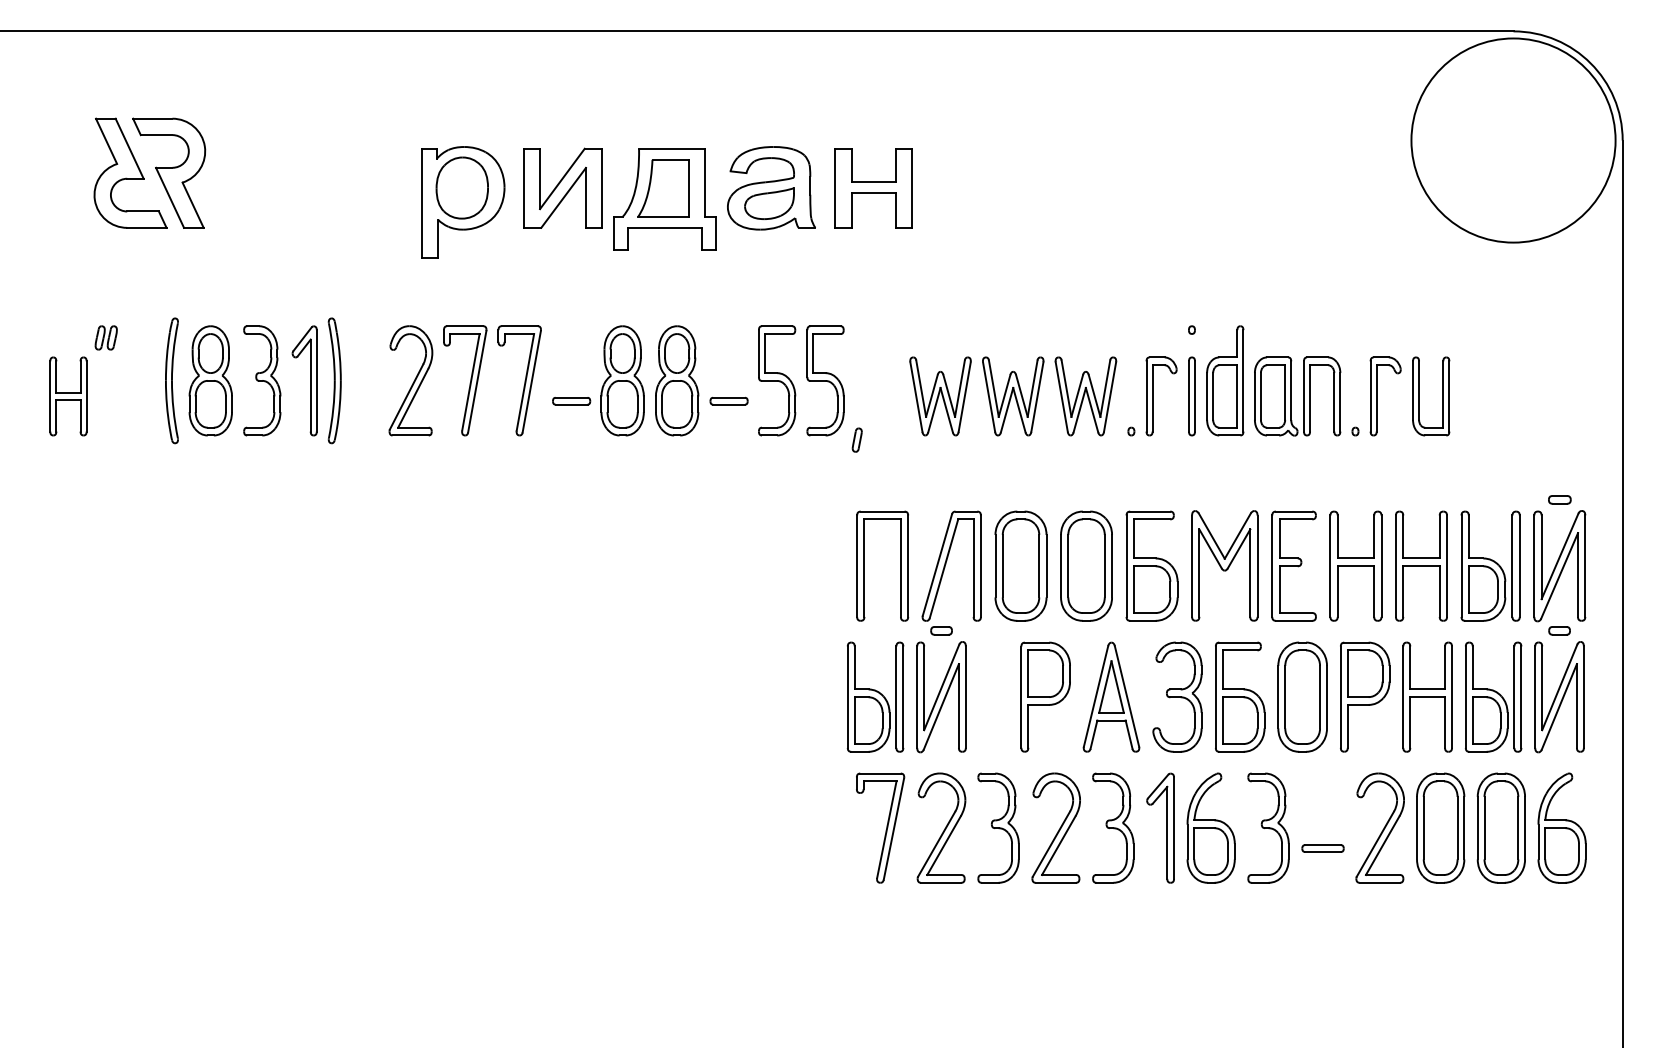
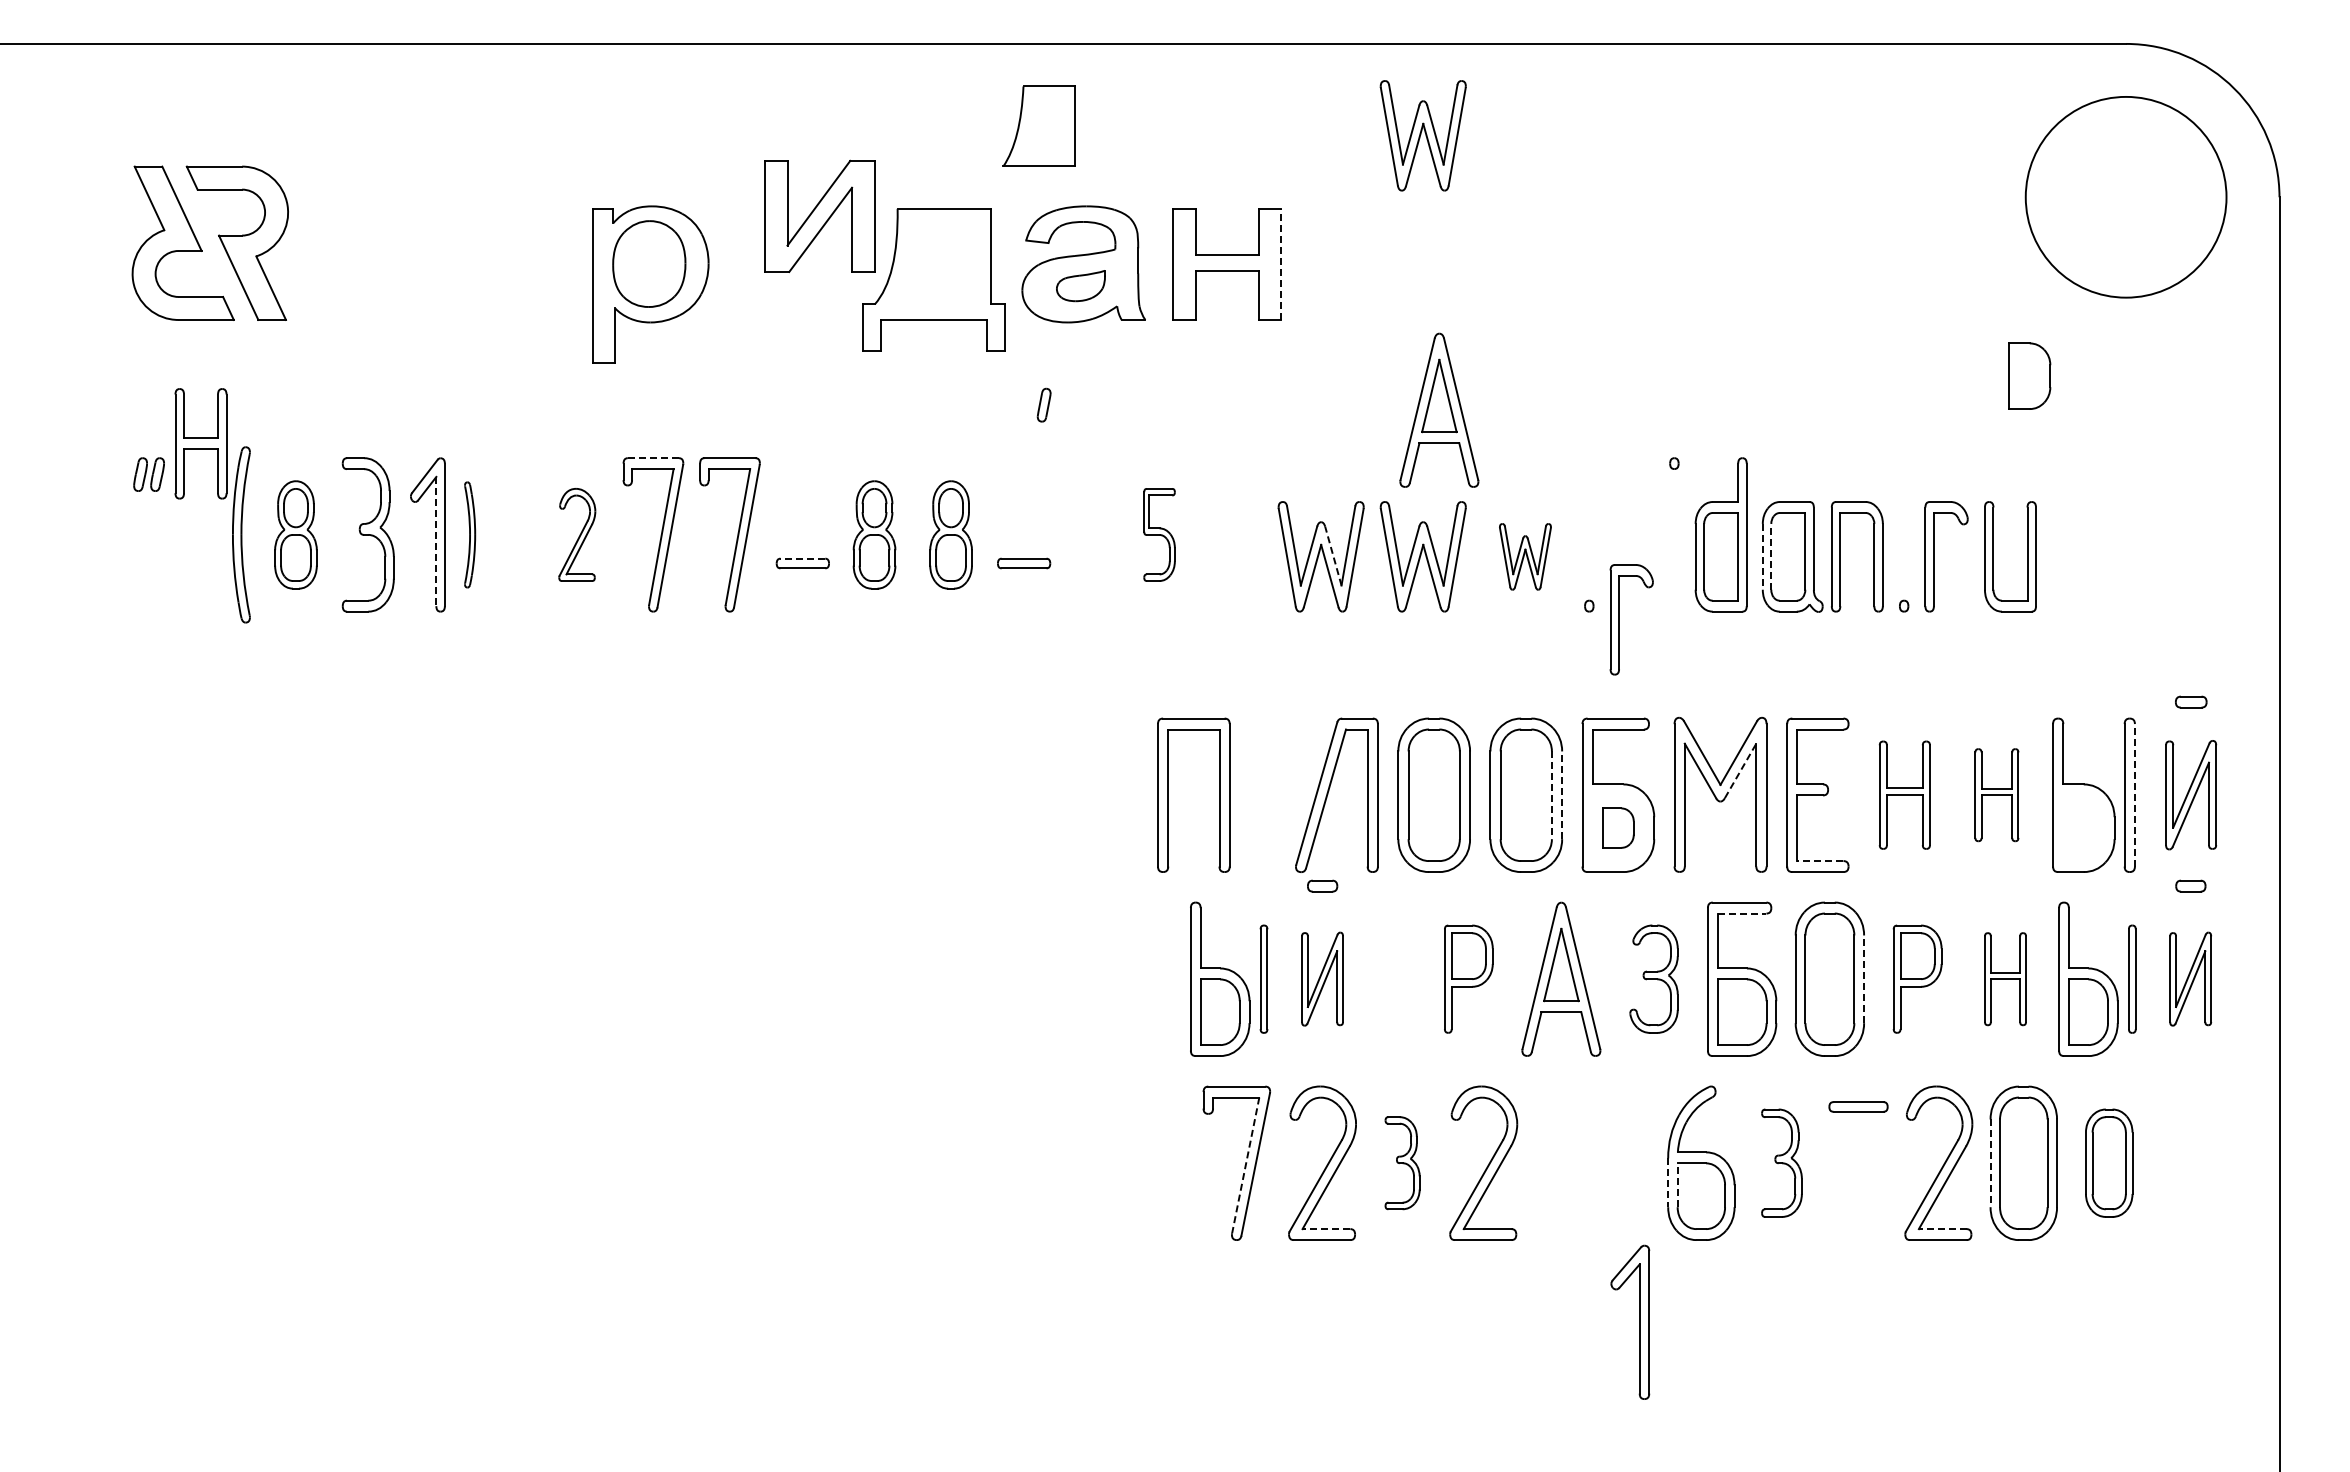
part: (1012, 96) -> (1422, 135), added
circle: (1513, 139) -> (2125, 196), size x0.7
part: (562, 187) -> (819, 215), moved
part: (663, 187) -> (1038, 125), moved
line: (912, 188) -> (1281, 264), solid -> dashed
part: (769, 203) -> (1080, 285), size x0.7
part: (1024, 291) -> (1439, 409), added
line: (465, 326) -> (653, 458), solid -> dashed
part: (210, 380) -> (295, 534), size x0.7
part: (334, 380) -> (469, 534), size x0.6
part: (411, 380) -> (577, 534), size x0.6
part: (622, 380) -> (874, 534), size x0.7
part: (676, 380) -> (950, 534), size x0.7
part: (777, 380) -> (1091, 534), removed
part: (825, 380) -> (1159, 534), size x0.6
line: (310, 385) -> (436, 541), solid -> dashed
part: (68, 396) -> (200, 443), moved
line: (949, 396) -> (1333, 556), solid -> dashed
part: (1085, 396) -> (1525, 556), size x0.6
part: (1152, 396) -> (1619, 619), moved
part: (1192, 396) -> (1674, 556), removed
line: (1254, 396) -> (1762, 556), solid -> dashed
line: (1261, 396) -> (1771, 556), solid -> dashed
line: (571, 397) -> (802, 558), solid -> dashed
part: (856, 439) -> (1043, 404), moved
line: (1239, 548) -> (1740, 770), solid -> dashed
part: (864, 565) -> (1168, 794), moved
part: (1355, 565) -> (1904, 794), size x0.7
part: (1421, 565) -> (1996, 794), size x0.6
line: (1519, 565) -> (2134, 794), solid -> dashed
part: (1559, 565) -> (2190, 794), size x0.7
line: (1104, 566) -> (1551, 795), solid -> dashed
line: (1112, 566) -> (1562, 795), solid -> dashed
part: (1152, 589) -> (1618, 827), size x0.6
part: (1483, 589) -> (2029, 375), moved
line: (1295, 613) -> (1819, 861), solid -> dashed
line: (1240, 650) -> (1742, 913), solid -> dashed
part: (899, 696) -> (1263, 978), size x0.7
part: (941, 696) -> (1322, 978), size x0.6
part: (1045, 696) -> (1468, 978), size x0.7
part: (1177, 696) -> (1653, 978), size x0.7
part: (1365, 696) -> (1917, 978), size x0.7
part: (1427, 696) -> (2005, 978), size x0.6
part: (1518, 696) -> (2132, 978), size x0.7
part: (1559, 696) -> (2190, 978), size x0.6
line: (1327, 697) -> (1864, 979), solid -> dashed
part: (998, 827) -> (1402, 1162), size x0.6
part: (1113, 827) -> (1563, 1162), removed
part: (1167, 827) -> (1639, 1321), moved
part: (1268, 827) -> (1781, 1162), size x0.7
part: (1501, 827) -> (2109, 1162), size x0.7
part: (1562, 827) -> (2194, 1162), removed
line: (1416, 828) -> (1990, 1163), solid -> dashed
line: (886, 829) -> (1245, 1165), solid -> dashed
line: (1187, 842) -> (1668, 1183), solid -> dashed
line: (1194, 843) -> (1677, 1185), solid -> dashed
part: (1323, 848) -> (1858, 1106), moved
line: (944, 875) -> (1326, 1229), solid -> dashed
line: (1382, 875) -> (1942, 1229), solid -> dashed

